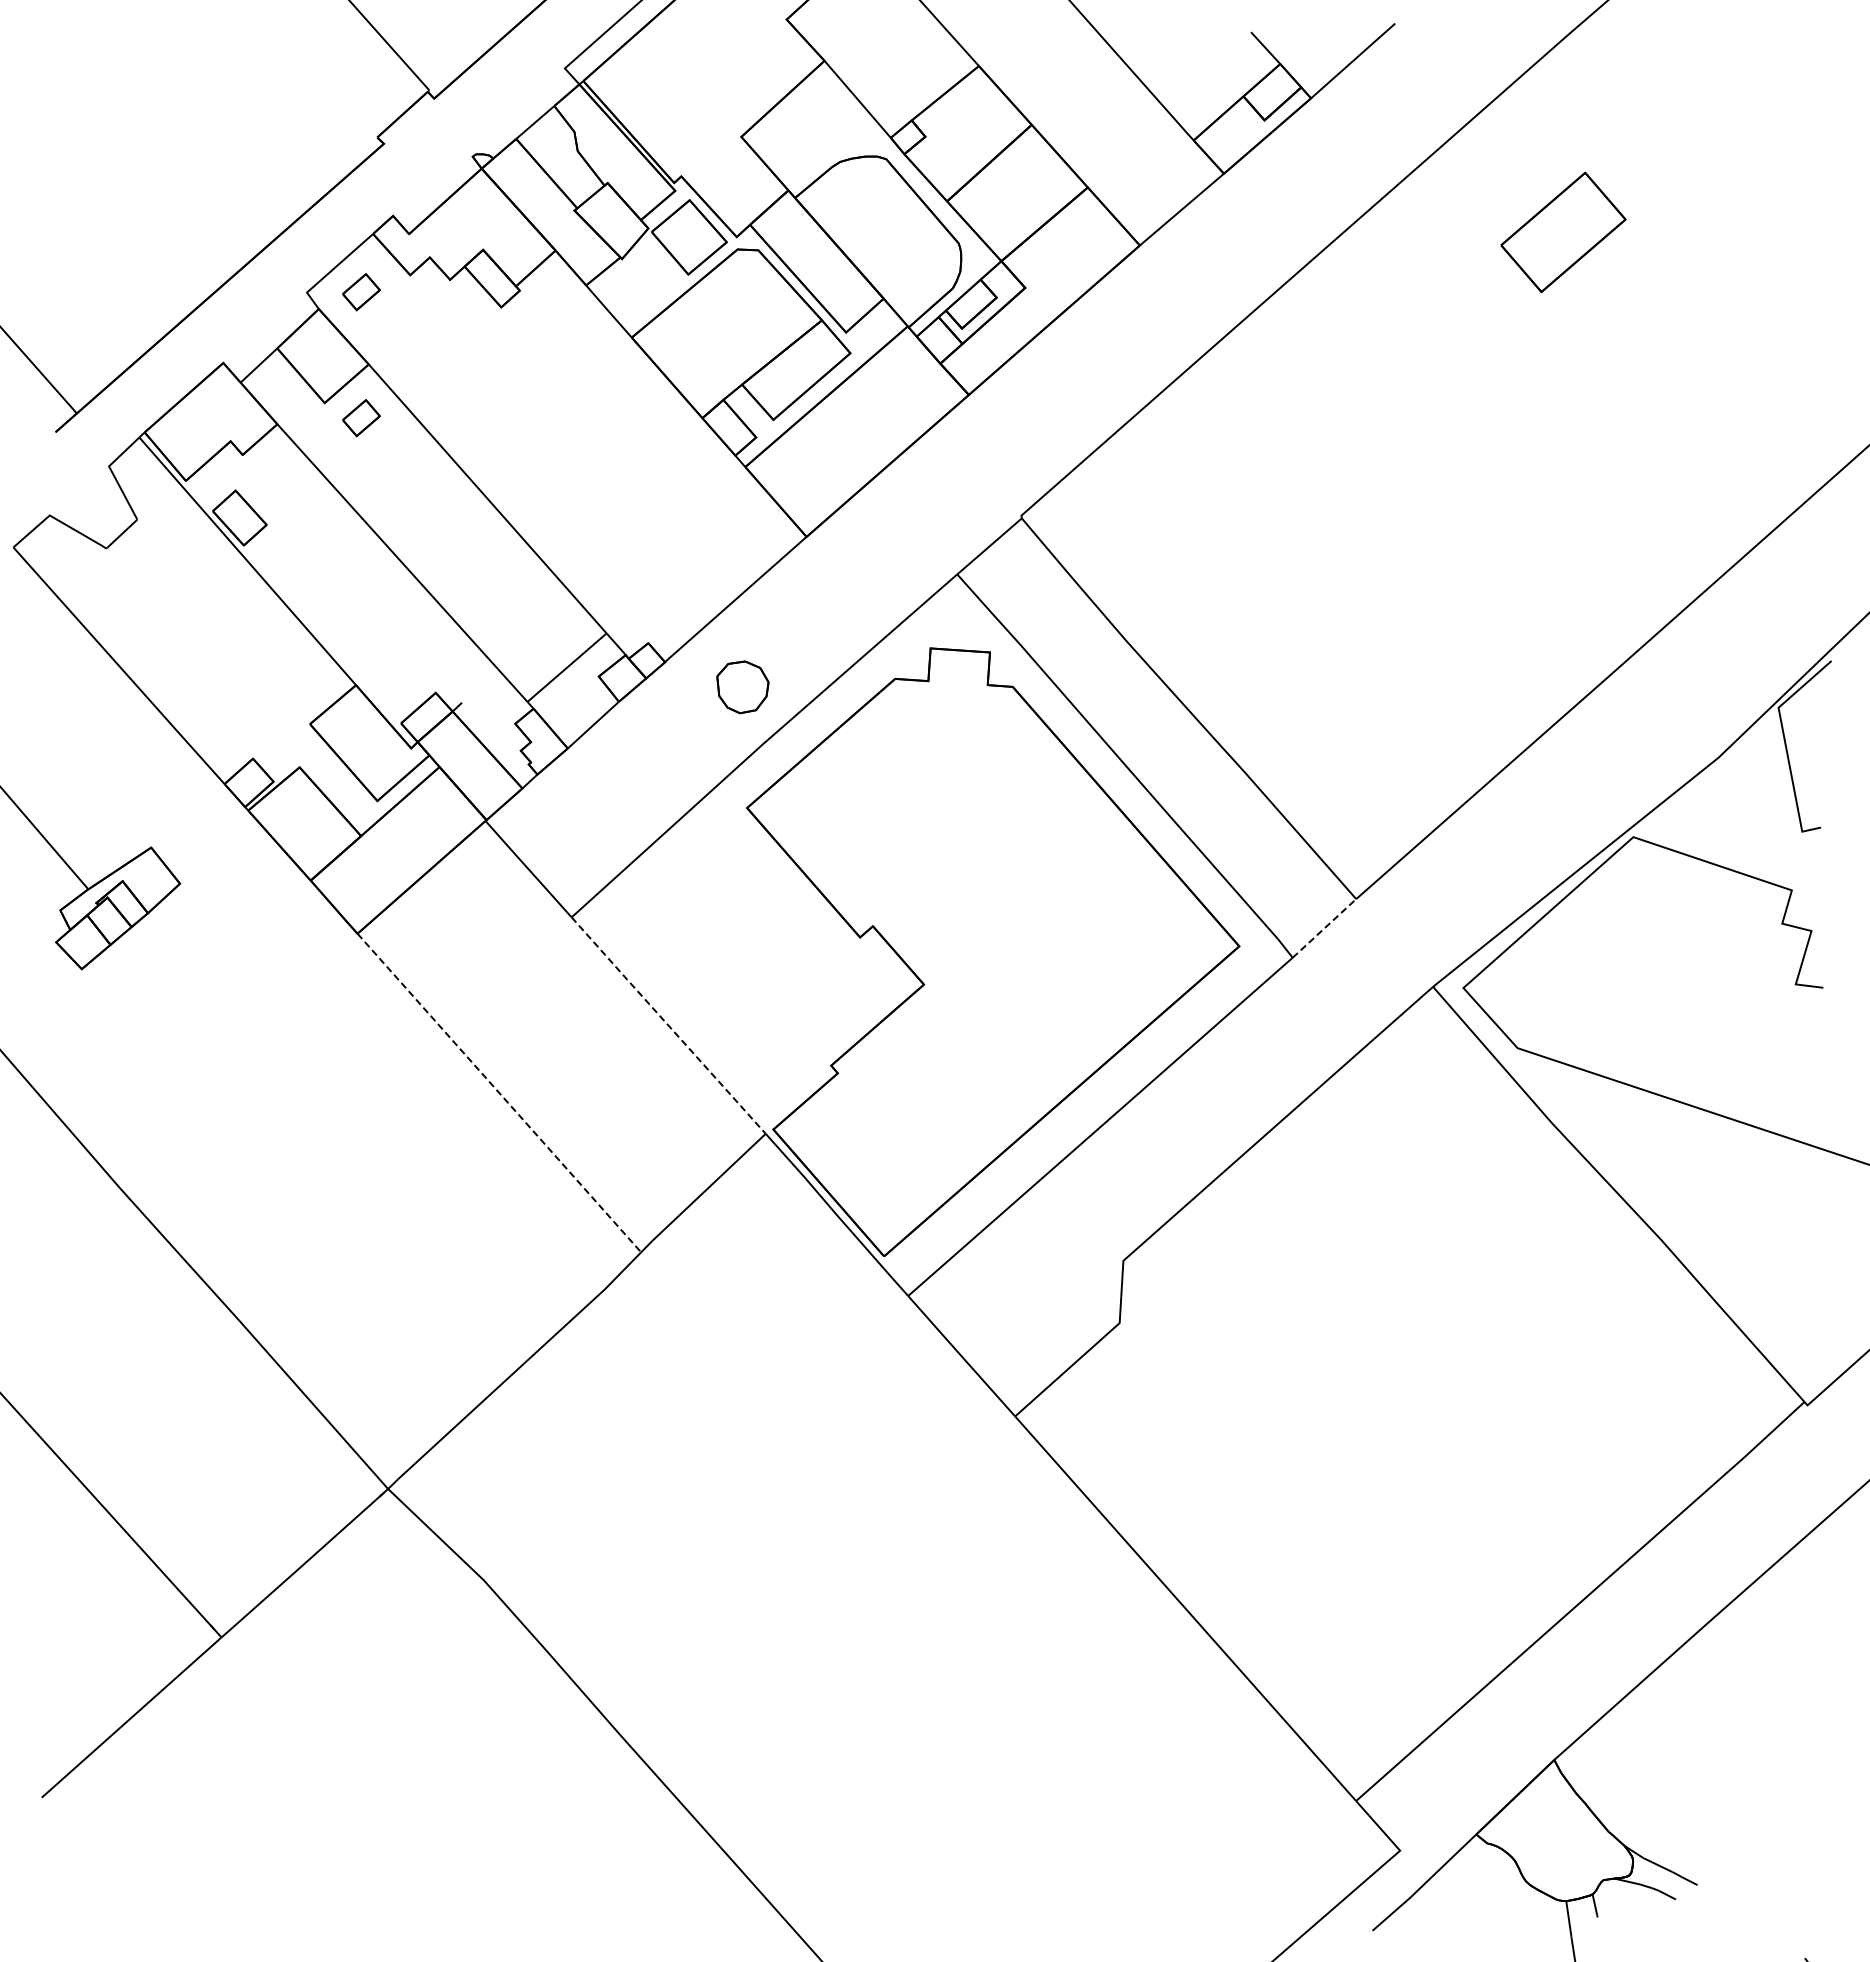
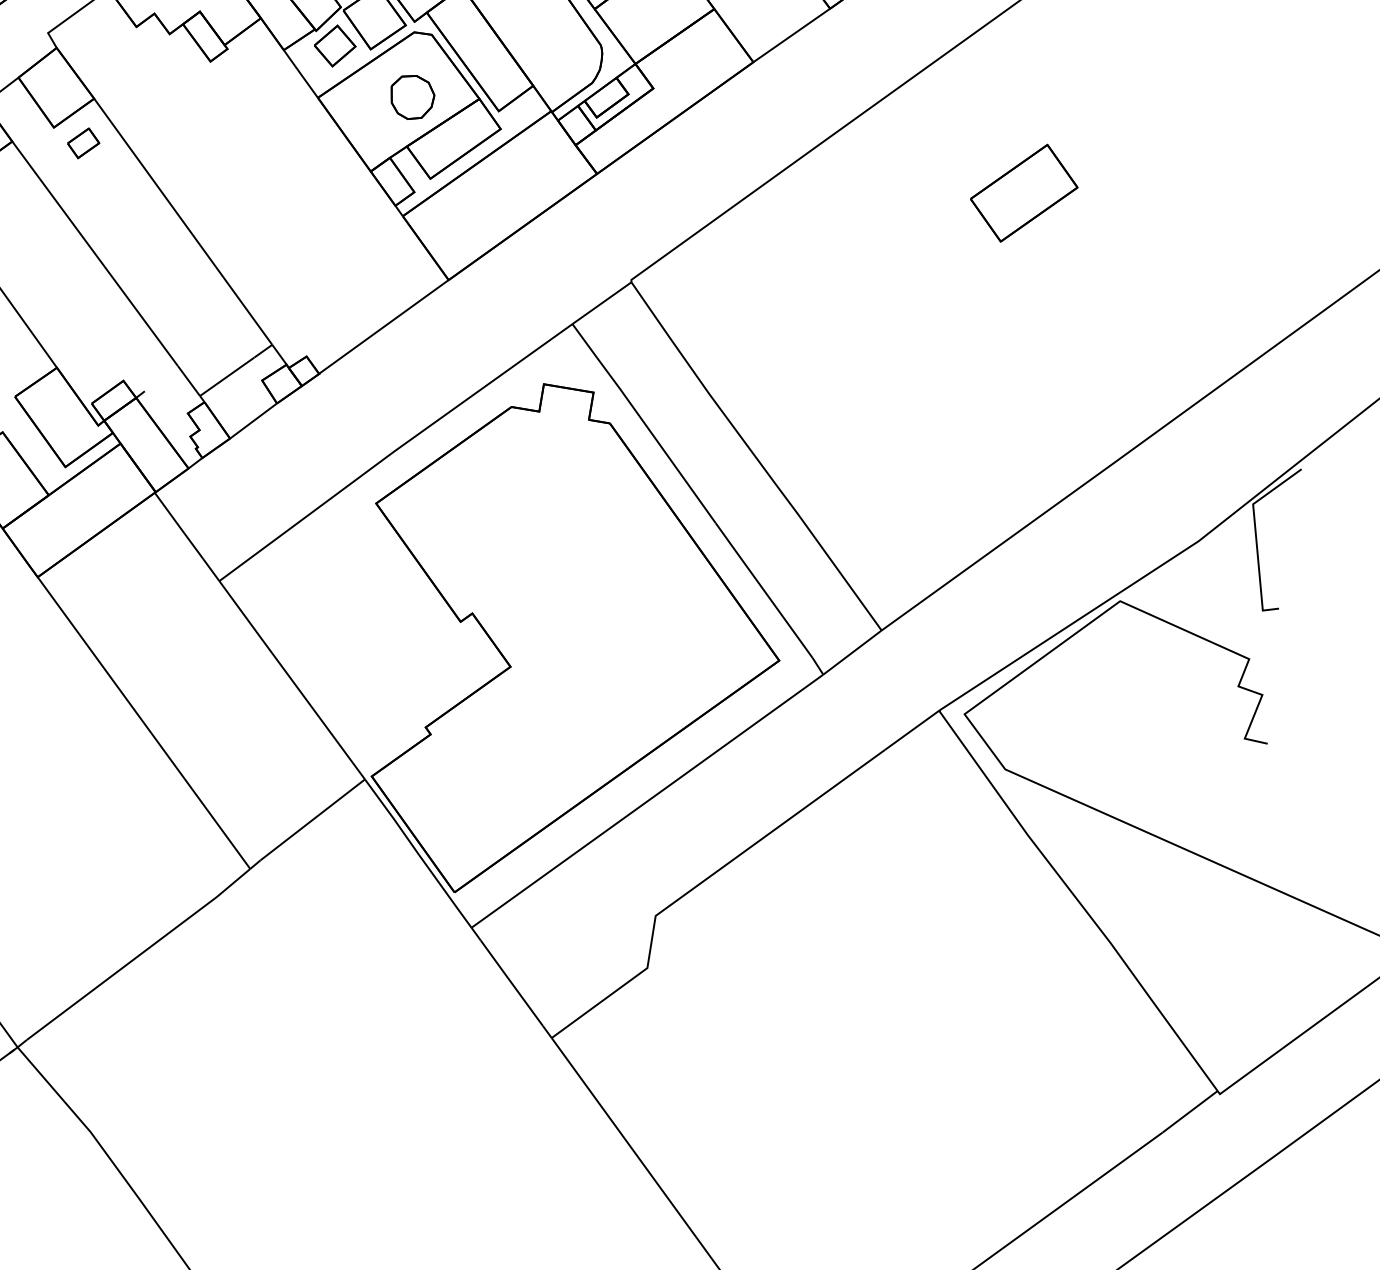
part: (1563, 232) -> (1024, 193), moved
part: (646, 274) -> (335, 45), added
part: (361, 292) -> (94, 37), removed
part: (742, 687) -> (412, 97), moved
line: (1324, 928) -> (852, 652), dashed -> solid
line: (668, 1025) -> (292, 680), dashed -> solid
line: (499, 1093) -> (144, 723), dashed -> solid

